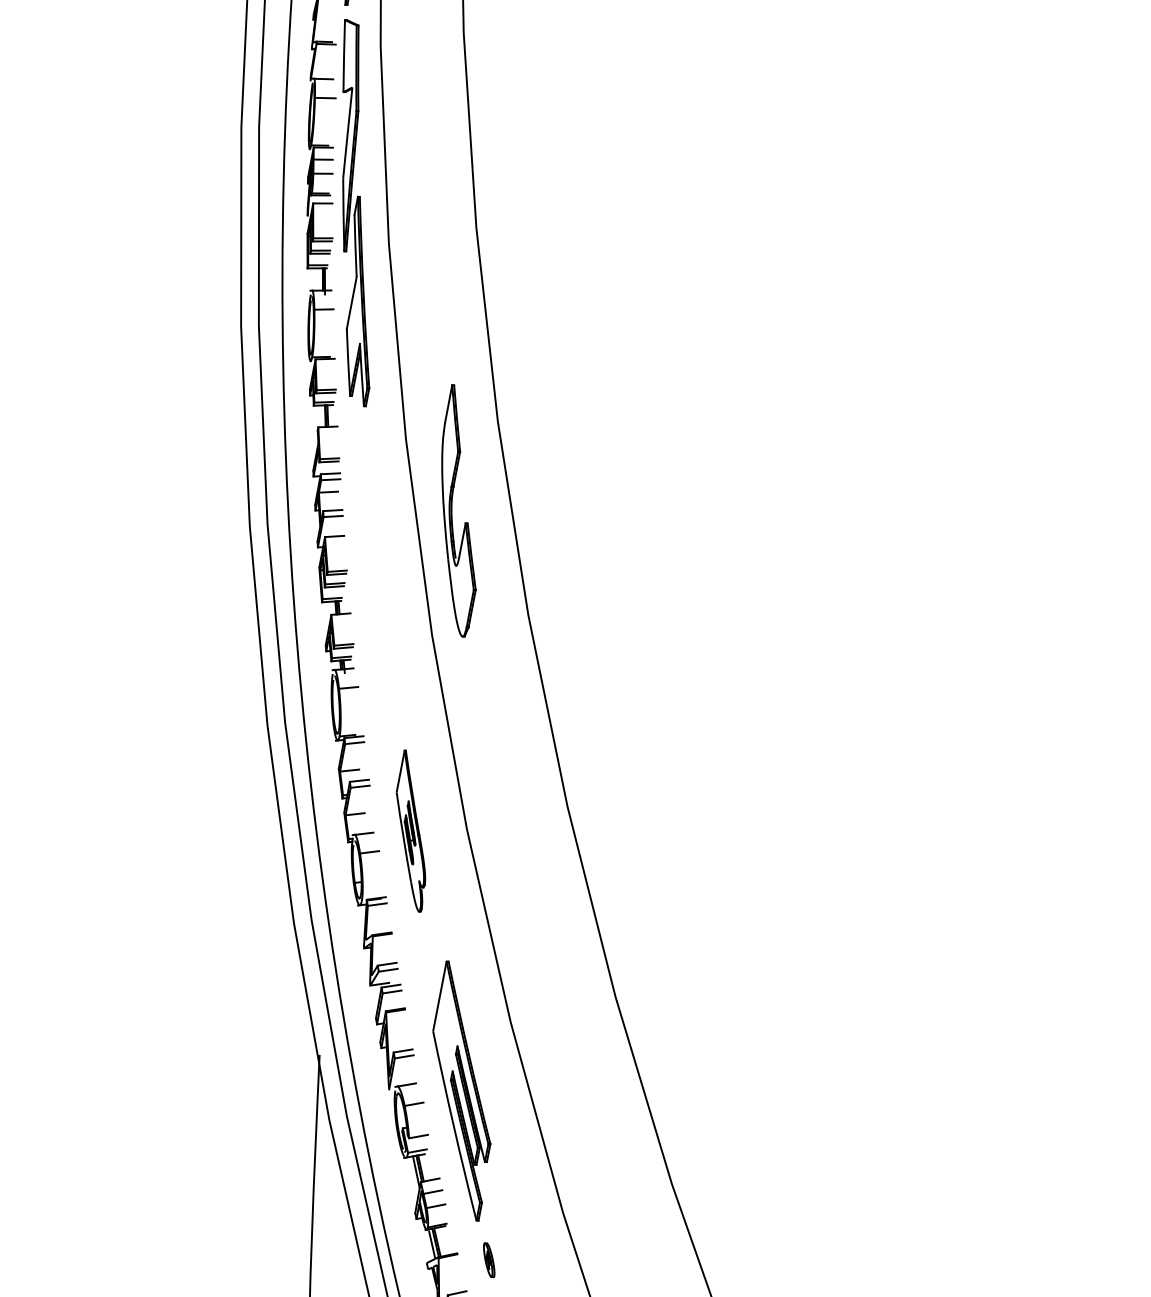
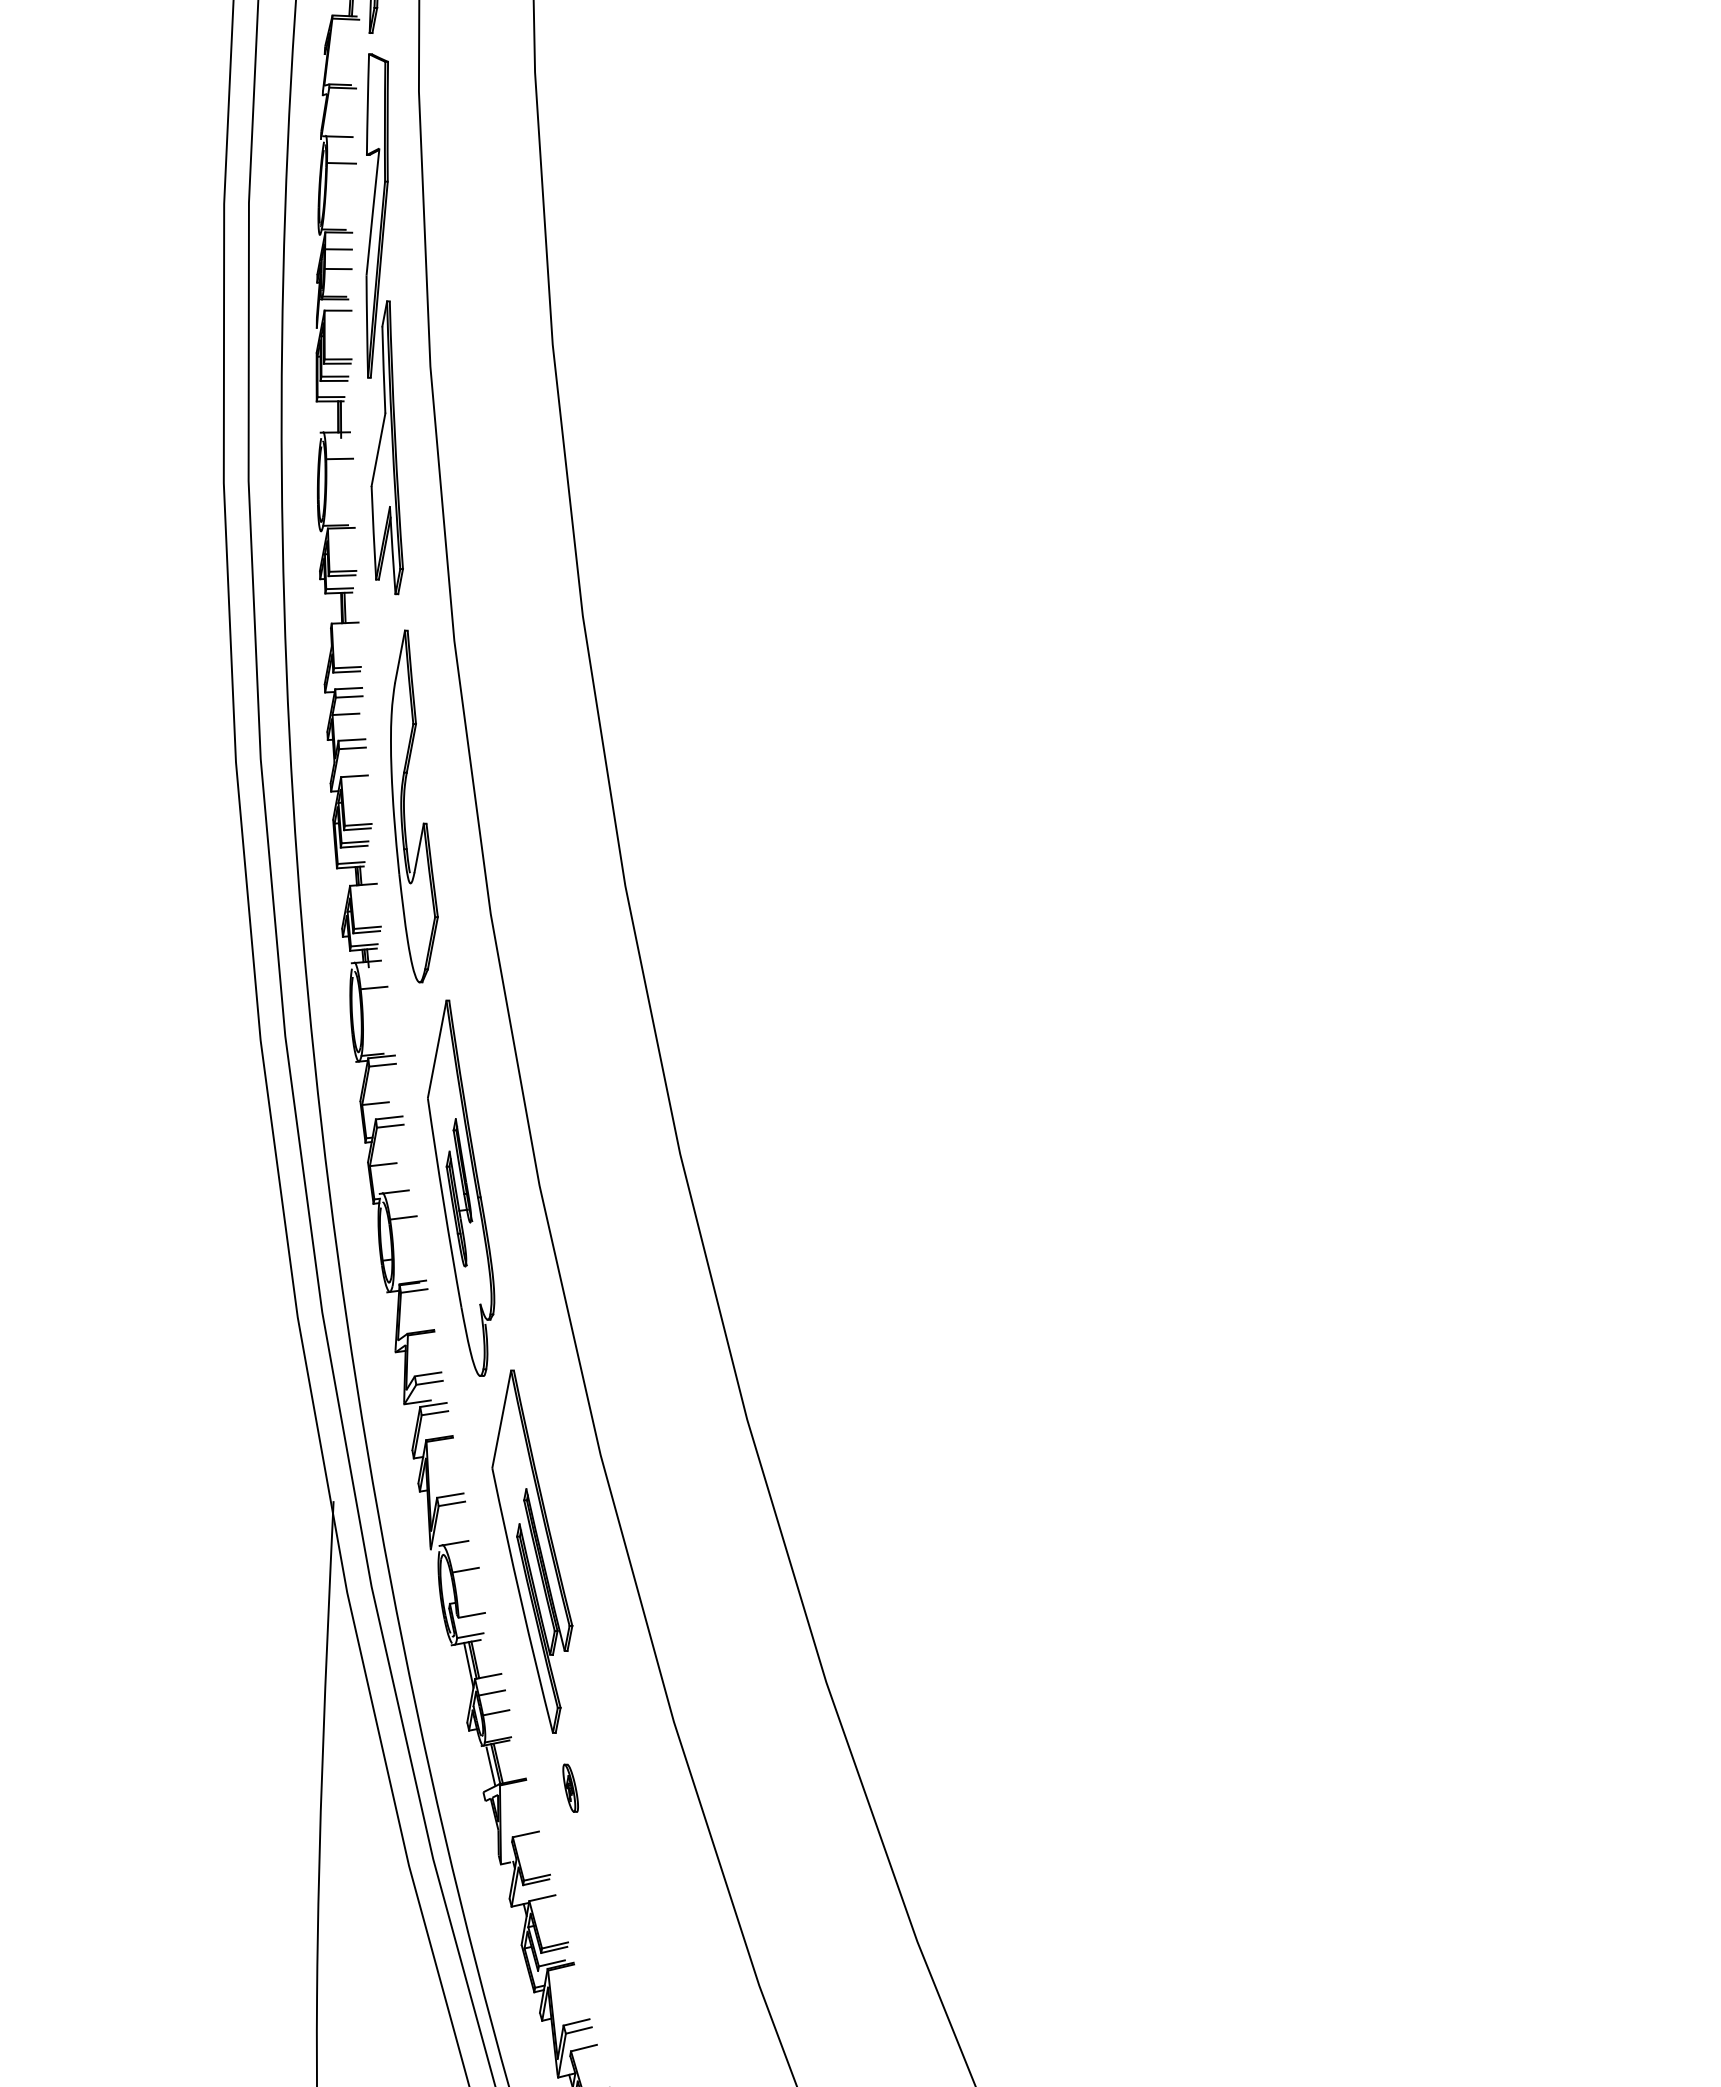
part: (451, 510) -> (404, 806), moved
part: (411, 830) -> (461, 1187), size x1.67

